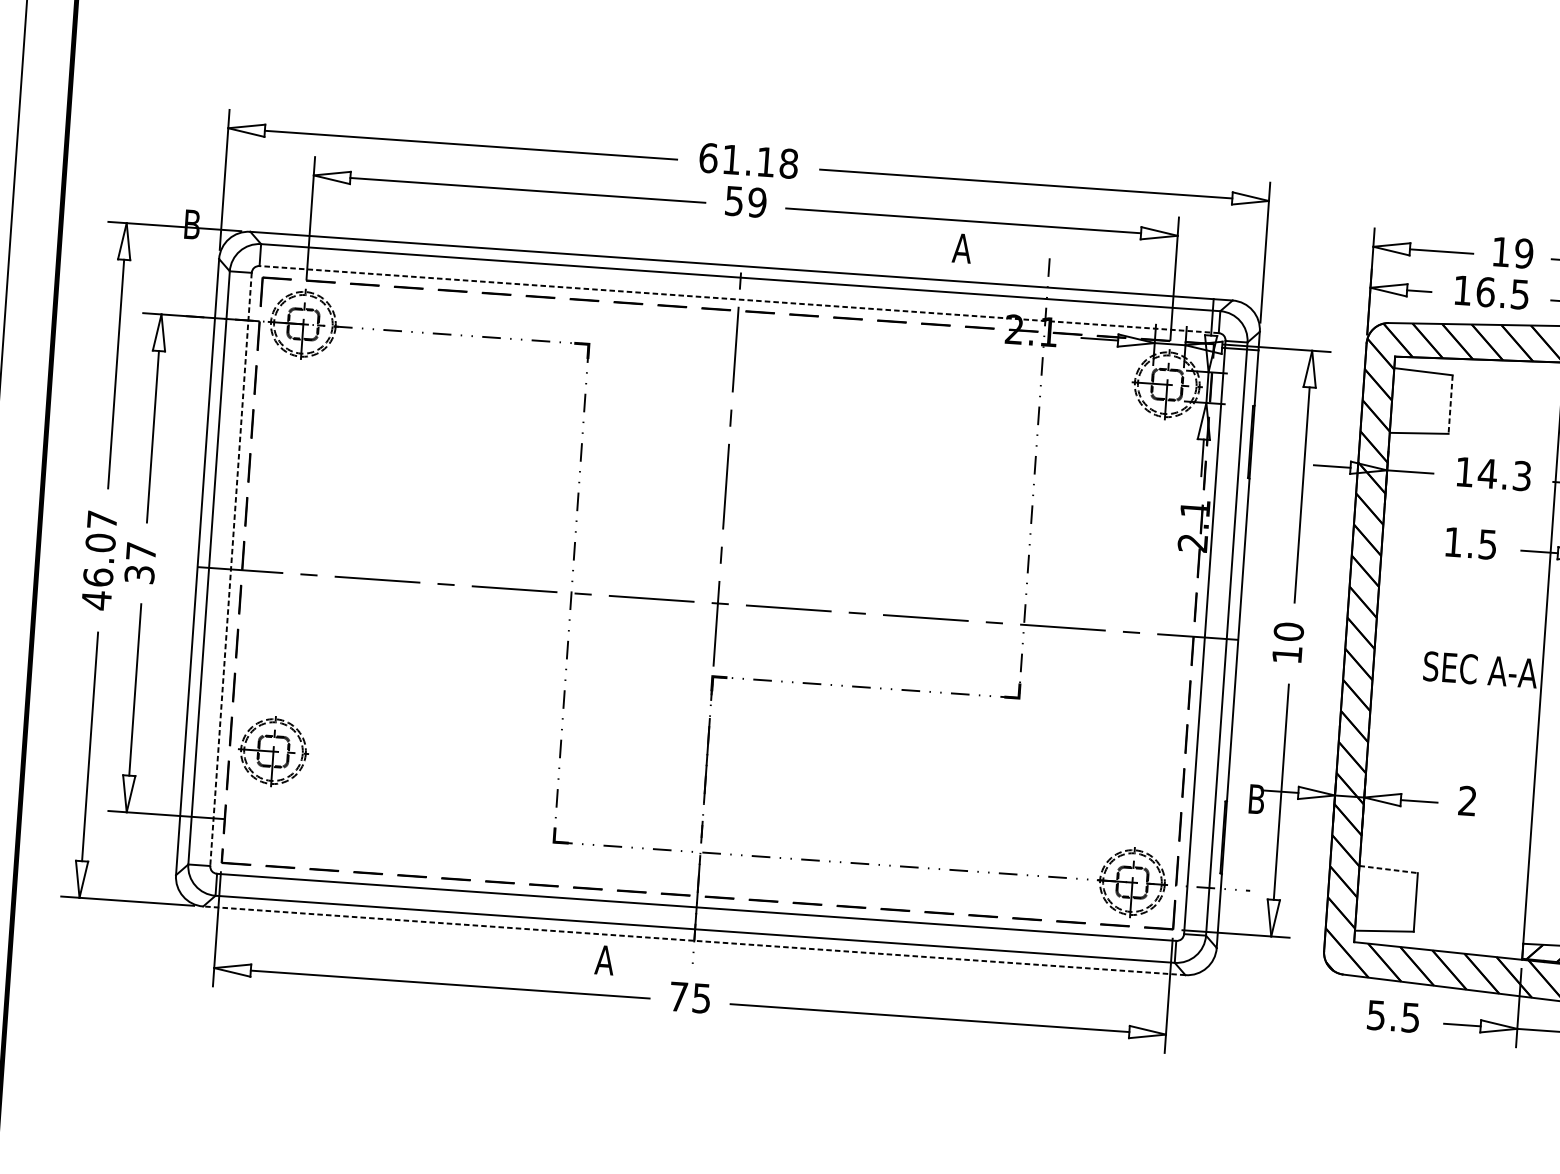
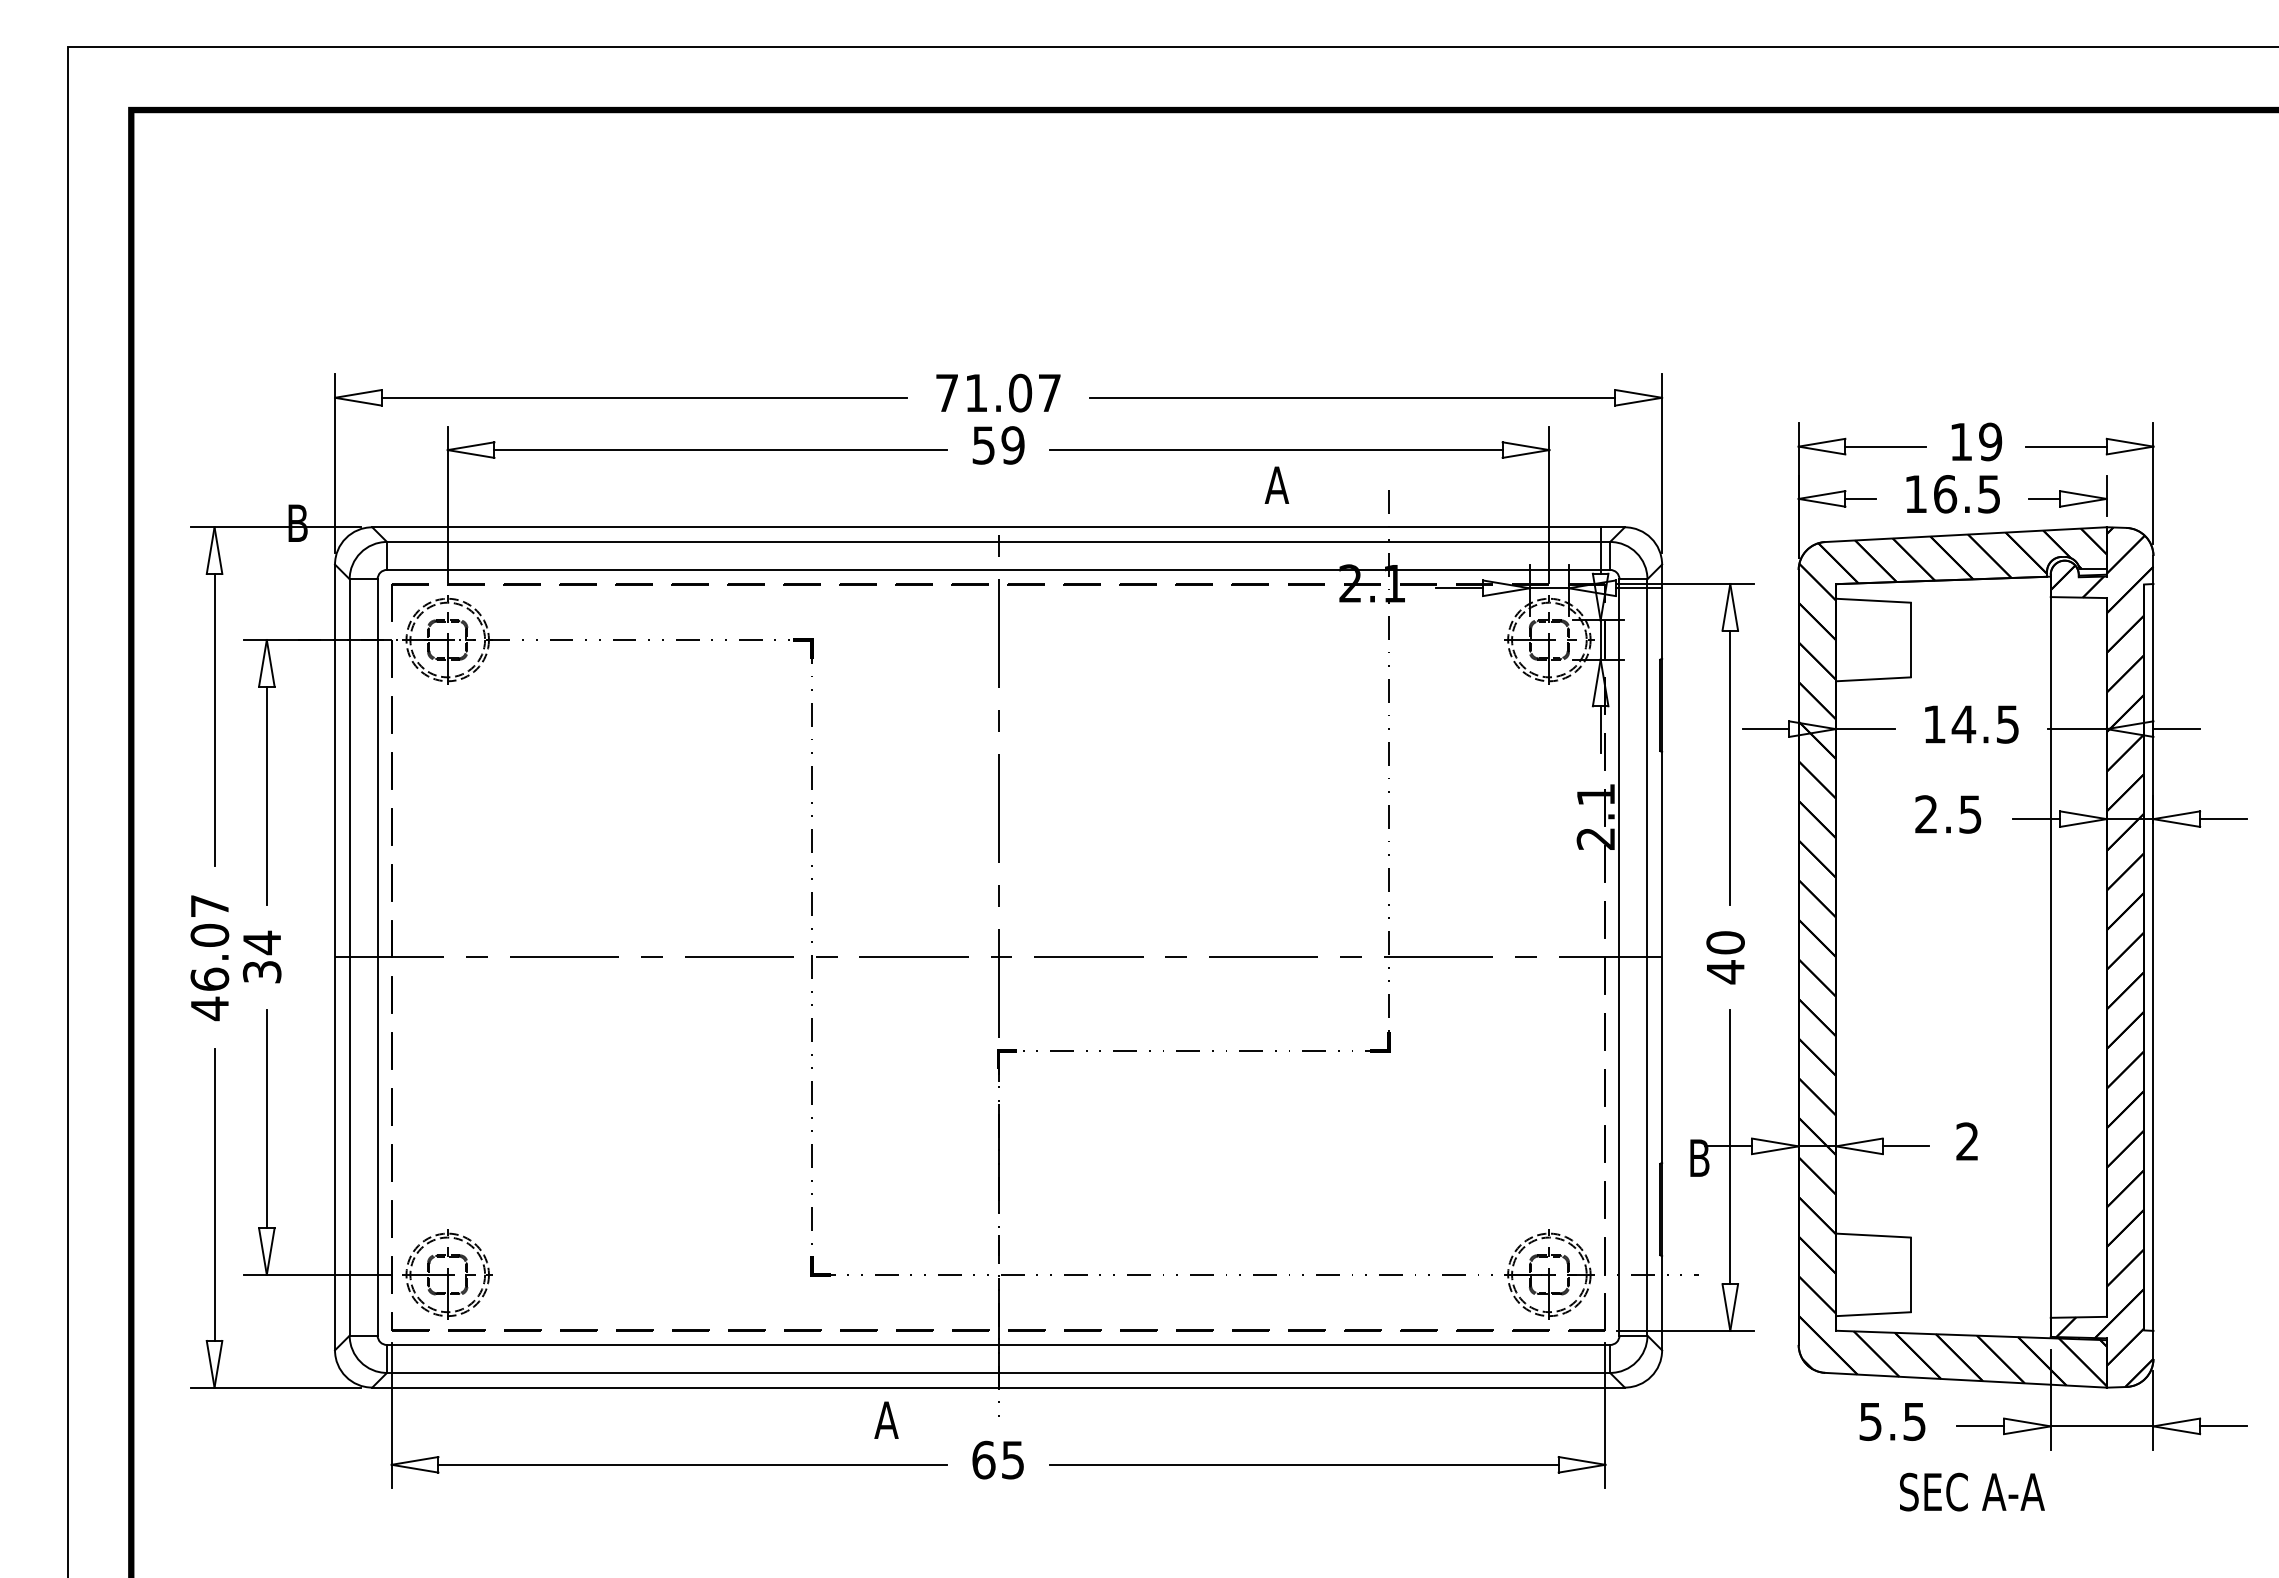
text: (748, 160) -> (998, 392), 61.18 -> 71.07
line: (739, 299) -> (998, 569), dashed -> solid
line: (1450, 404) -> (1910, 640), dashed -> solid
text: (1521, 476) -> (2007, 724), 14.3 -> 14.5
text: (1452, 542) -> (1925, 814), 1.5 -> 2.5
text: (140, 551) -> (261, 942), 37 -> 34
line: (230, 569) -> (377, 957), dashed -> solid
text: (1287, 655) -> (1725, 972), 10 -> 40
text: (1480, 669) -> (1972, 1491), moved
part: (273, 751) -> (447, 1274), moved
line: (1388, 869) -> (1873, 1235), dashed -> solid
line: (694, 940) -> (998, 1387), dashed -> solid
text: (678, 996) -> (983, 1459), 75 -> 65

